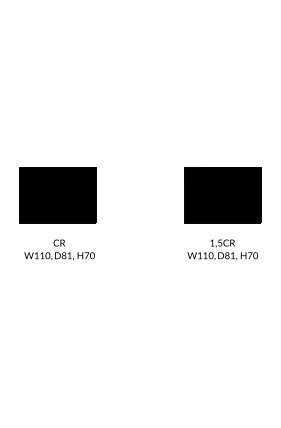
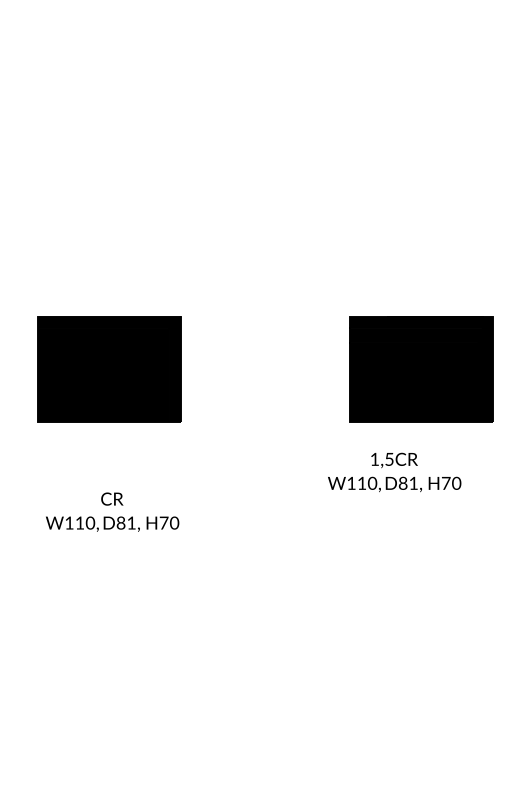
text: (59, 249) -> (112, 511), moved
text: (222, 249) -> (394, 471), moved

